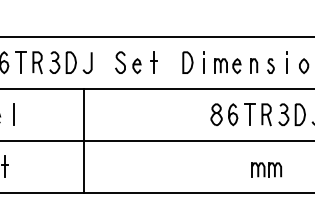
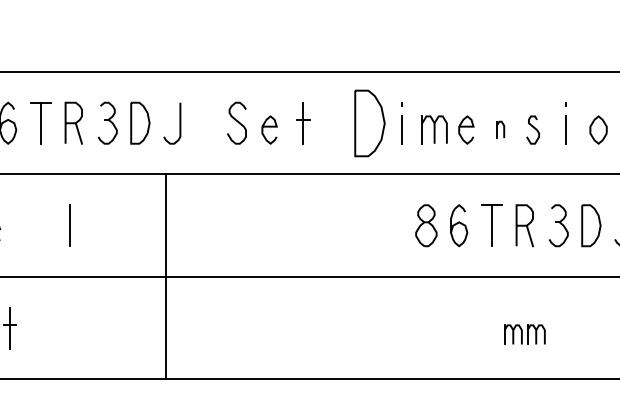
part: (187, 62) -> (369, 122), size x1.6
part: (254, 65) -> (501, 128), size x0.6
line: (13, 114) -> (69, 225), moved
part: (266, 169) -> (524, 333), size x0.7

